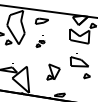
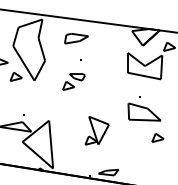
part: (40, 41) -> (73, 75), size x1.43

